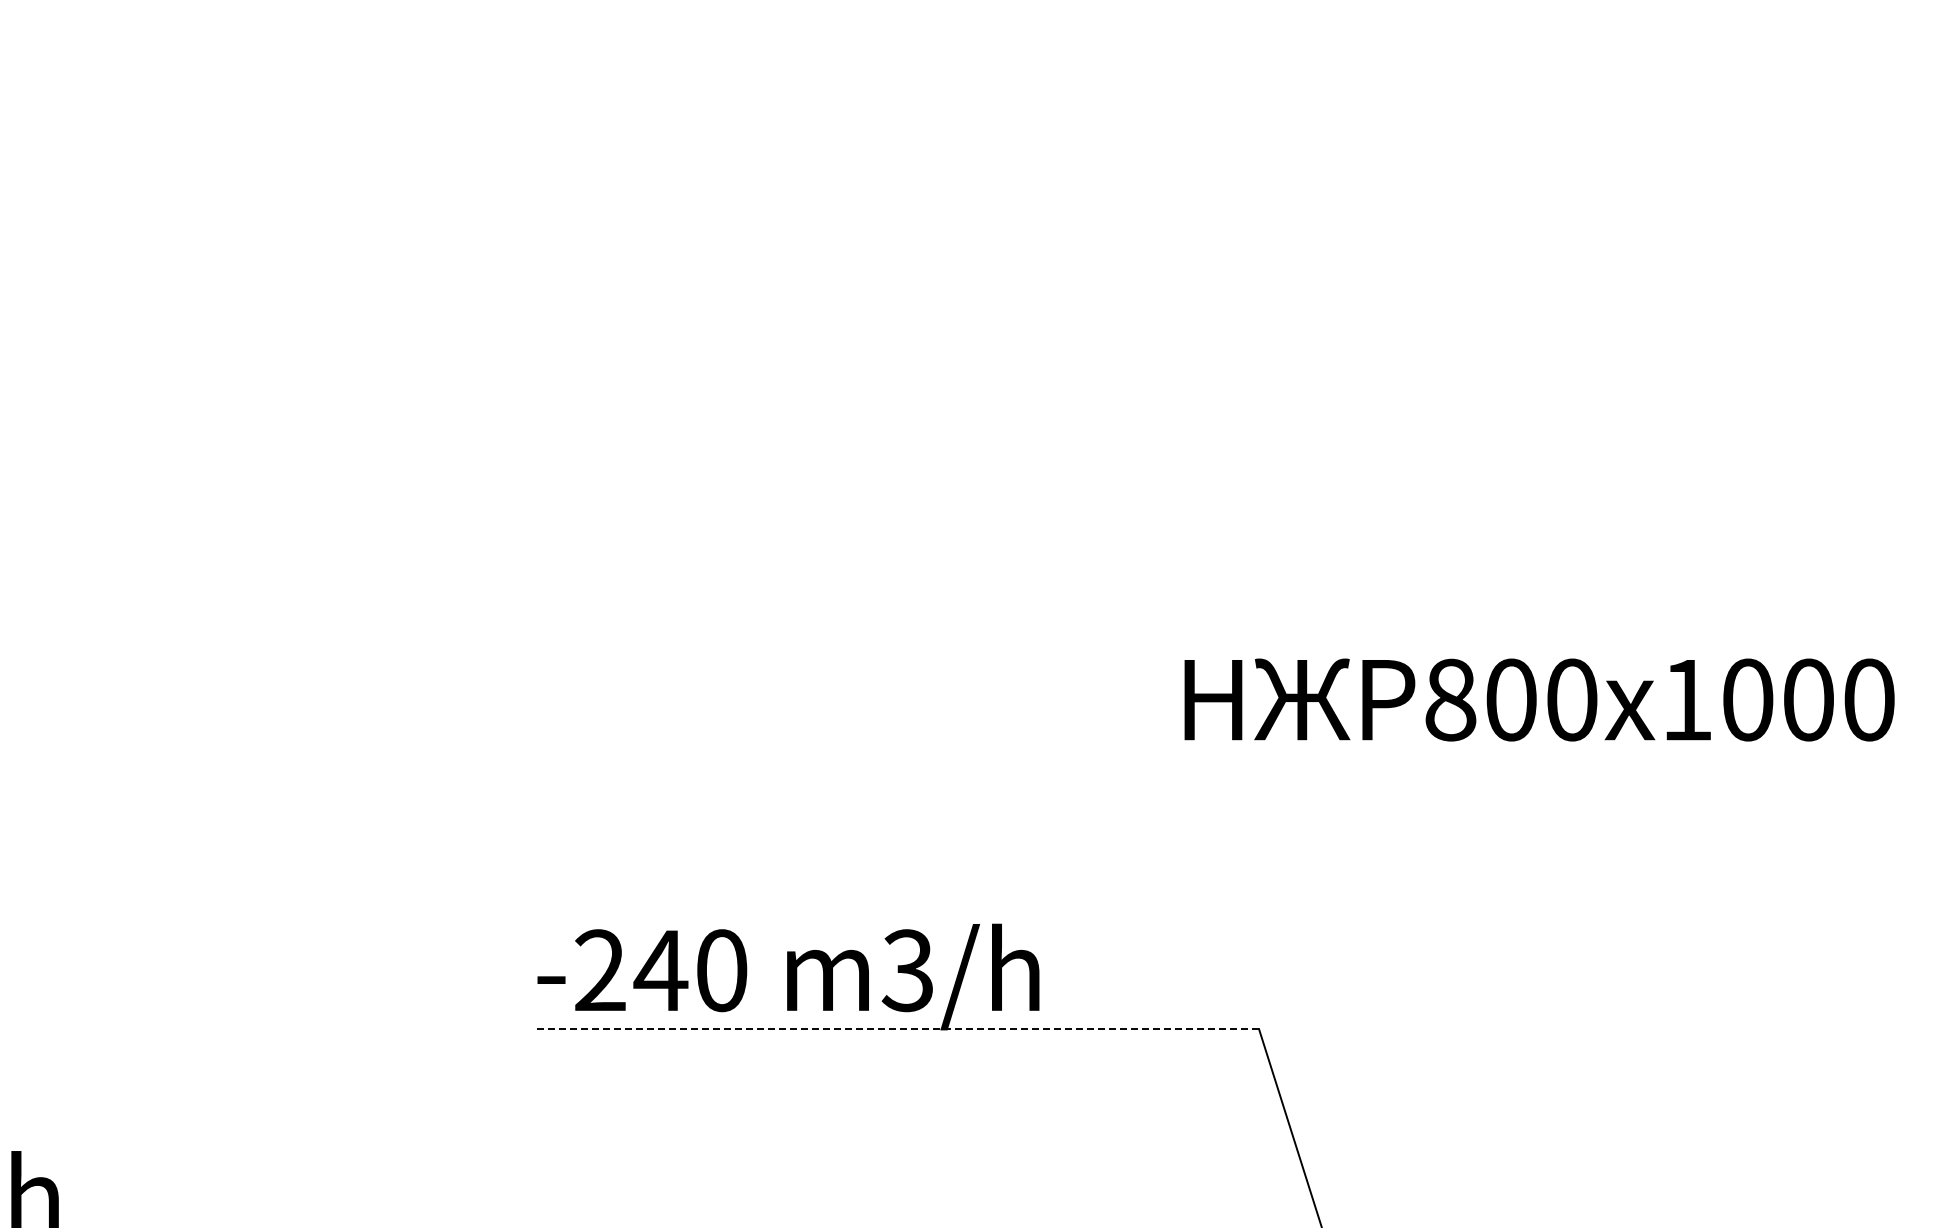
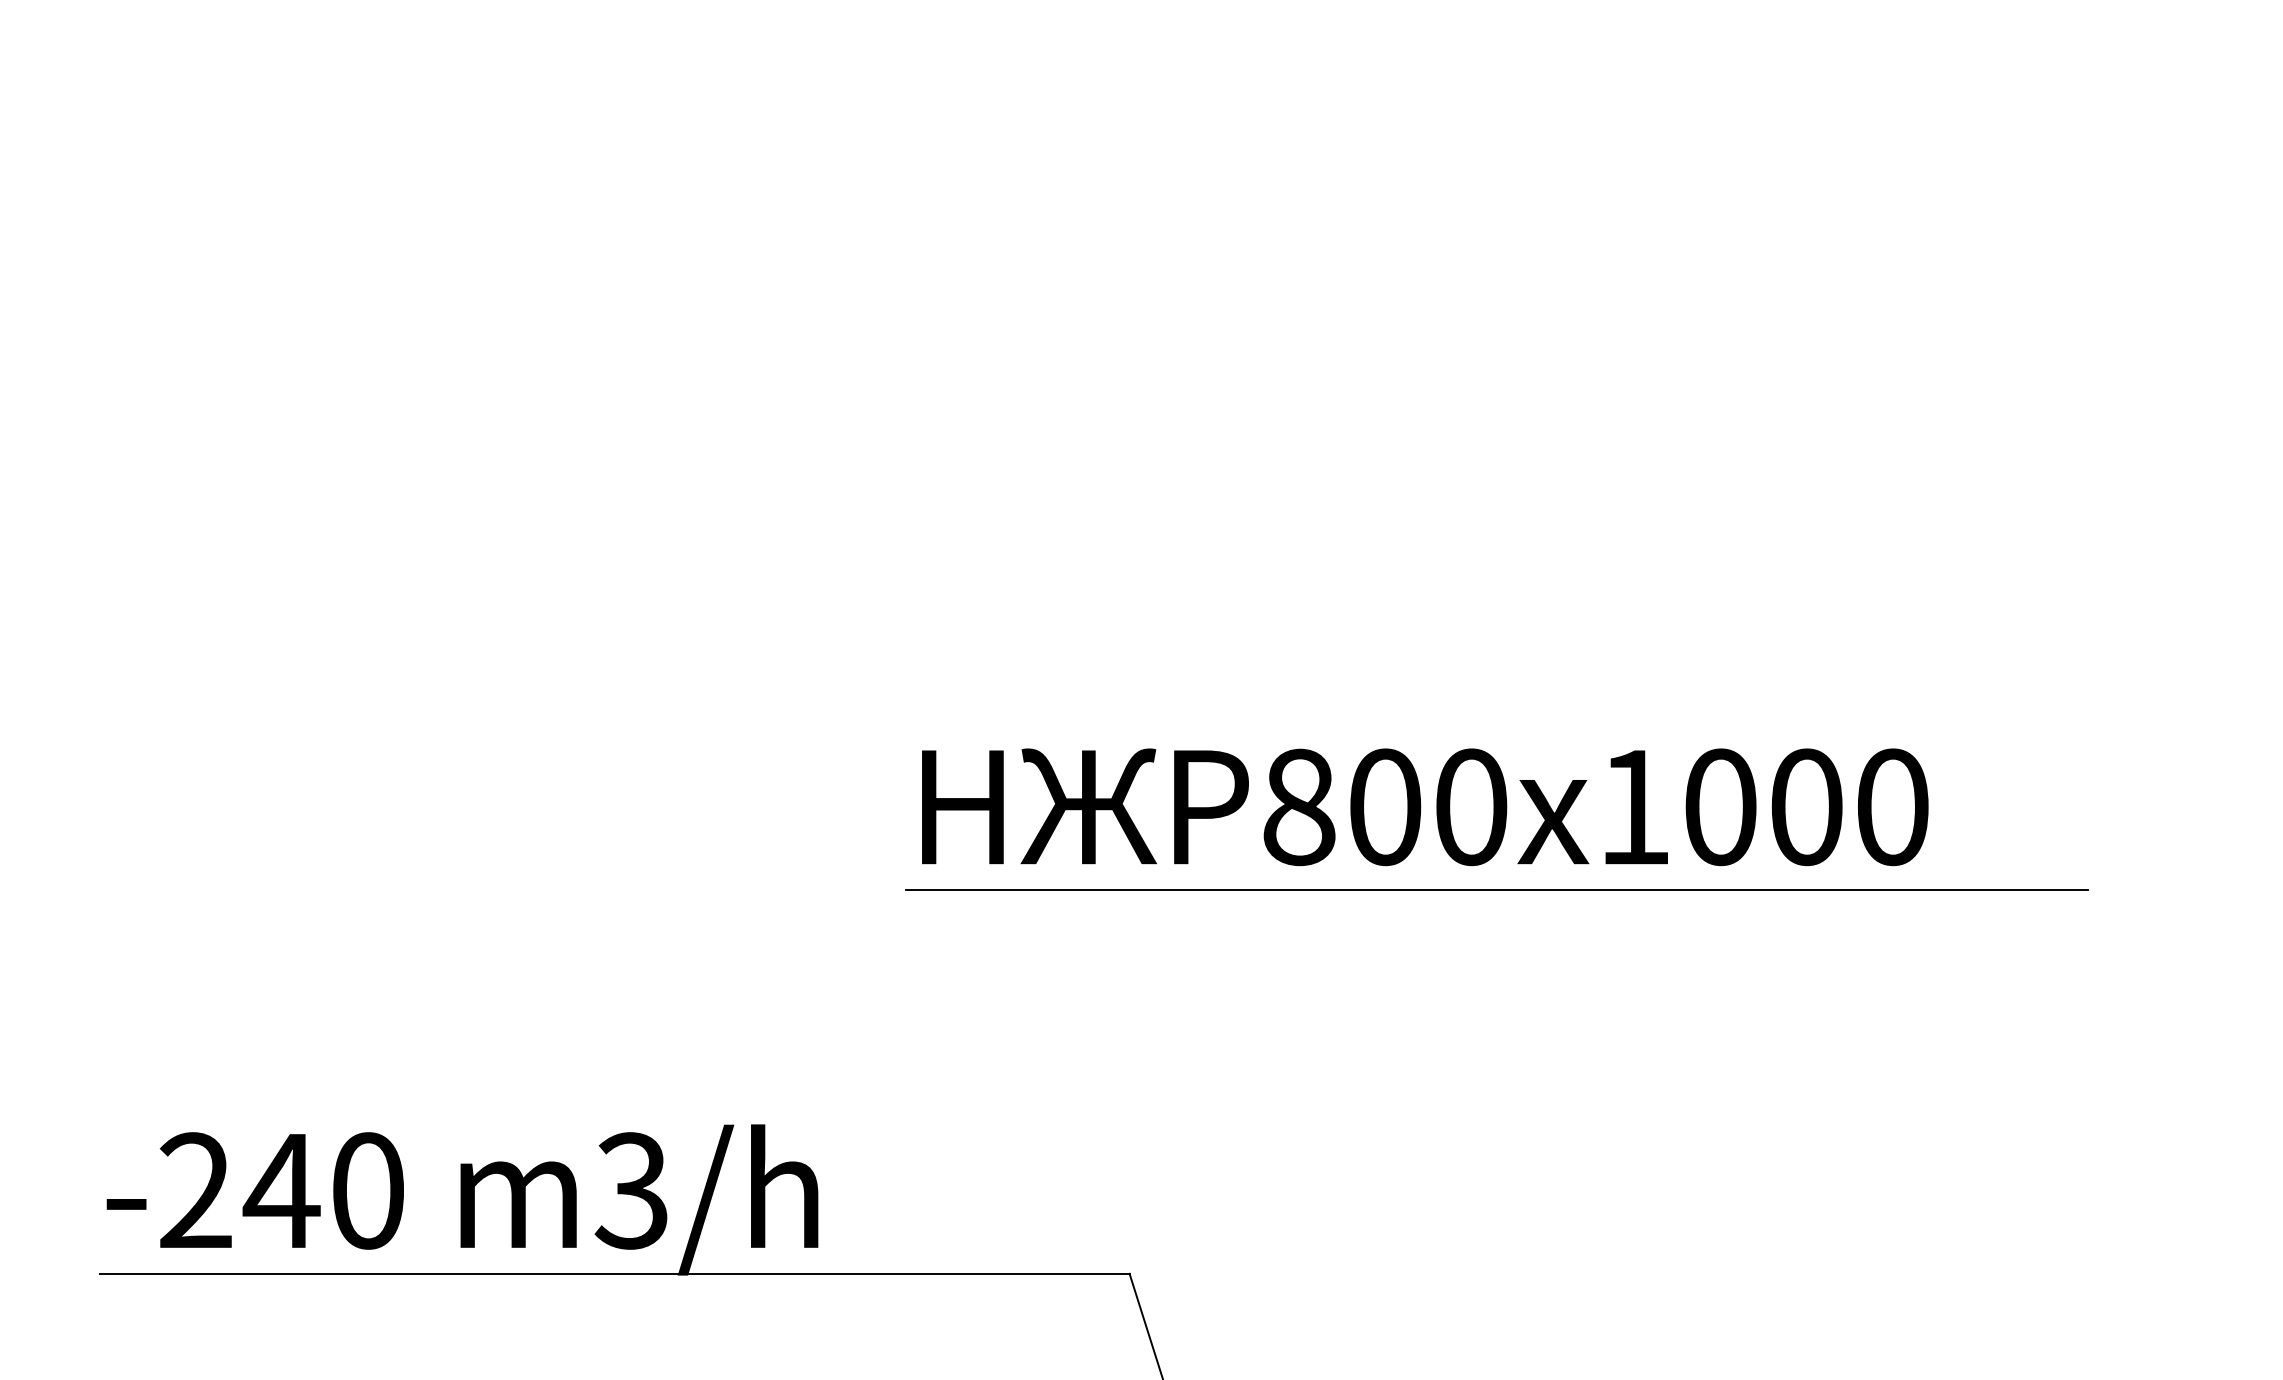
text: (1539, 699) -> (1425, 806), moved
line: (1517, 758) -> (1495, 890), added
line: (895, 1029) -> (614, 1274), dashed -> solid

